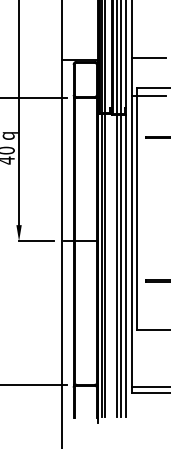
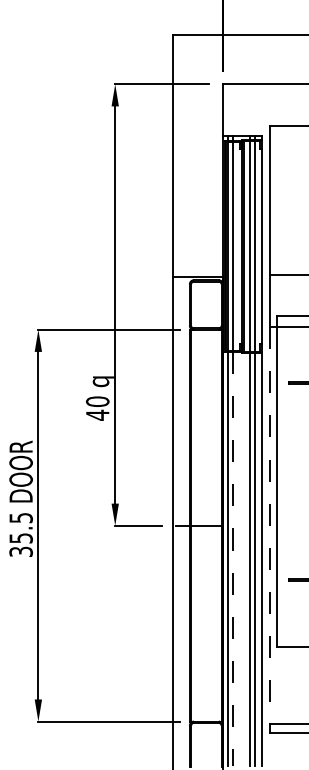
line: (131, 241) -> (269, 525), solid -> dashed
line: (105, 265) -> (233, 558), solid -> dashed

